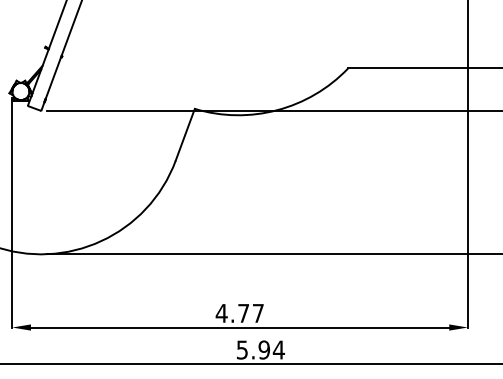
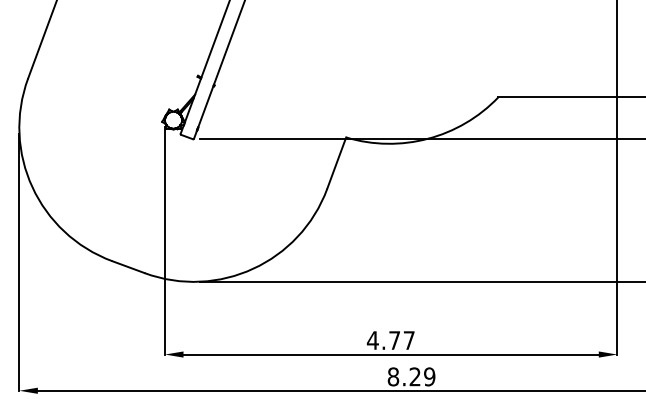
text: (260, 349) -> (411, 376), 5.94 -> 8.29

